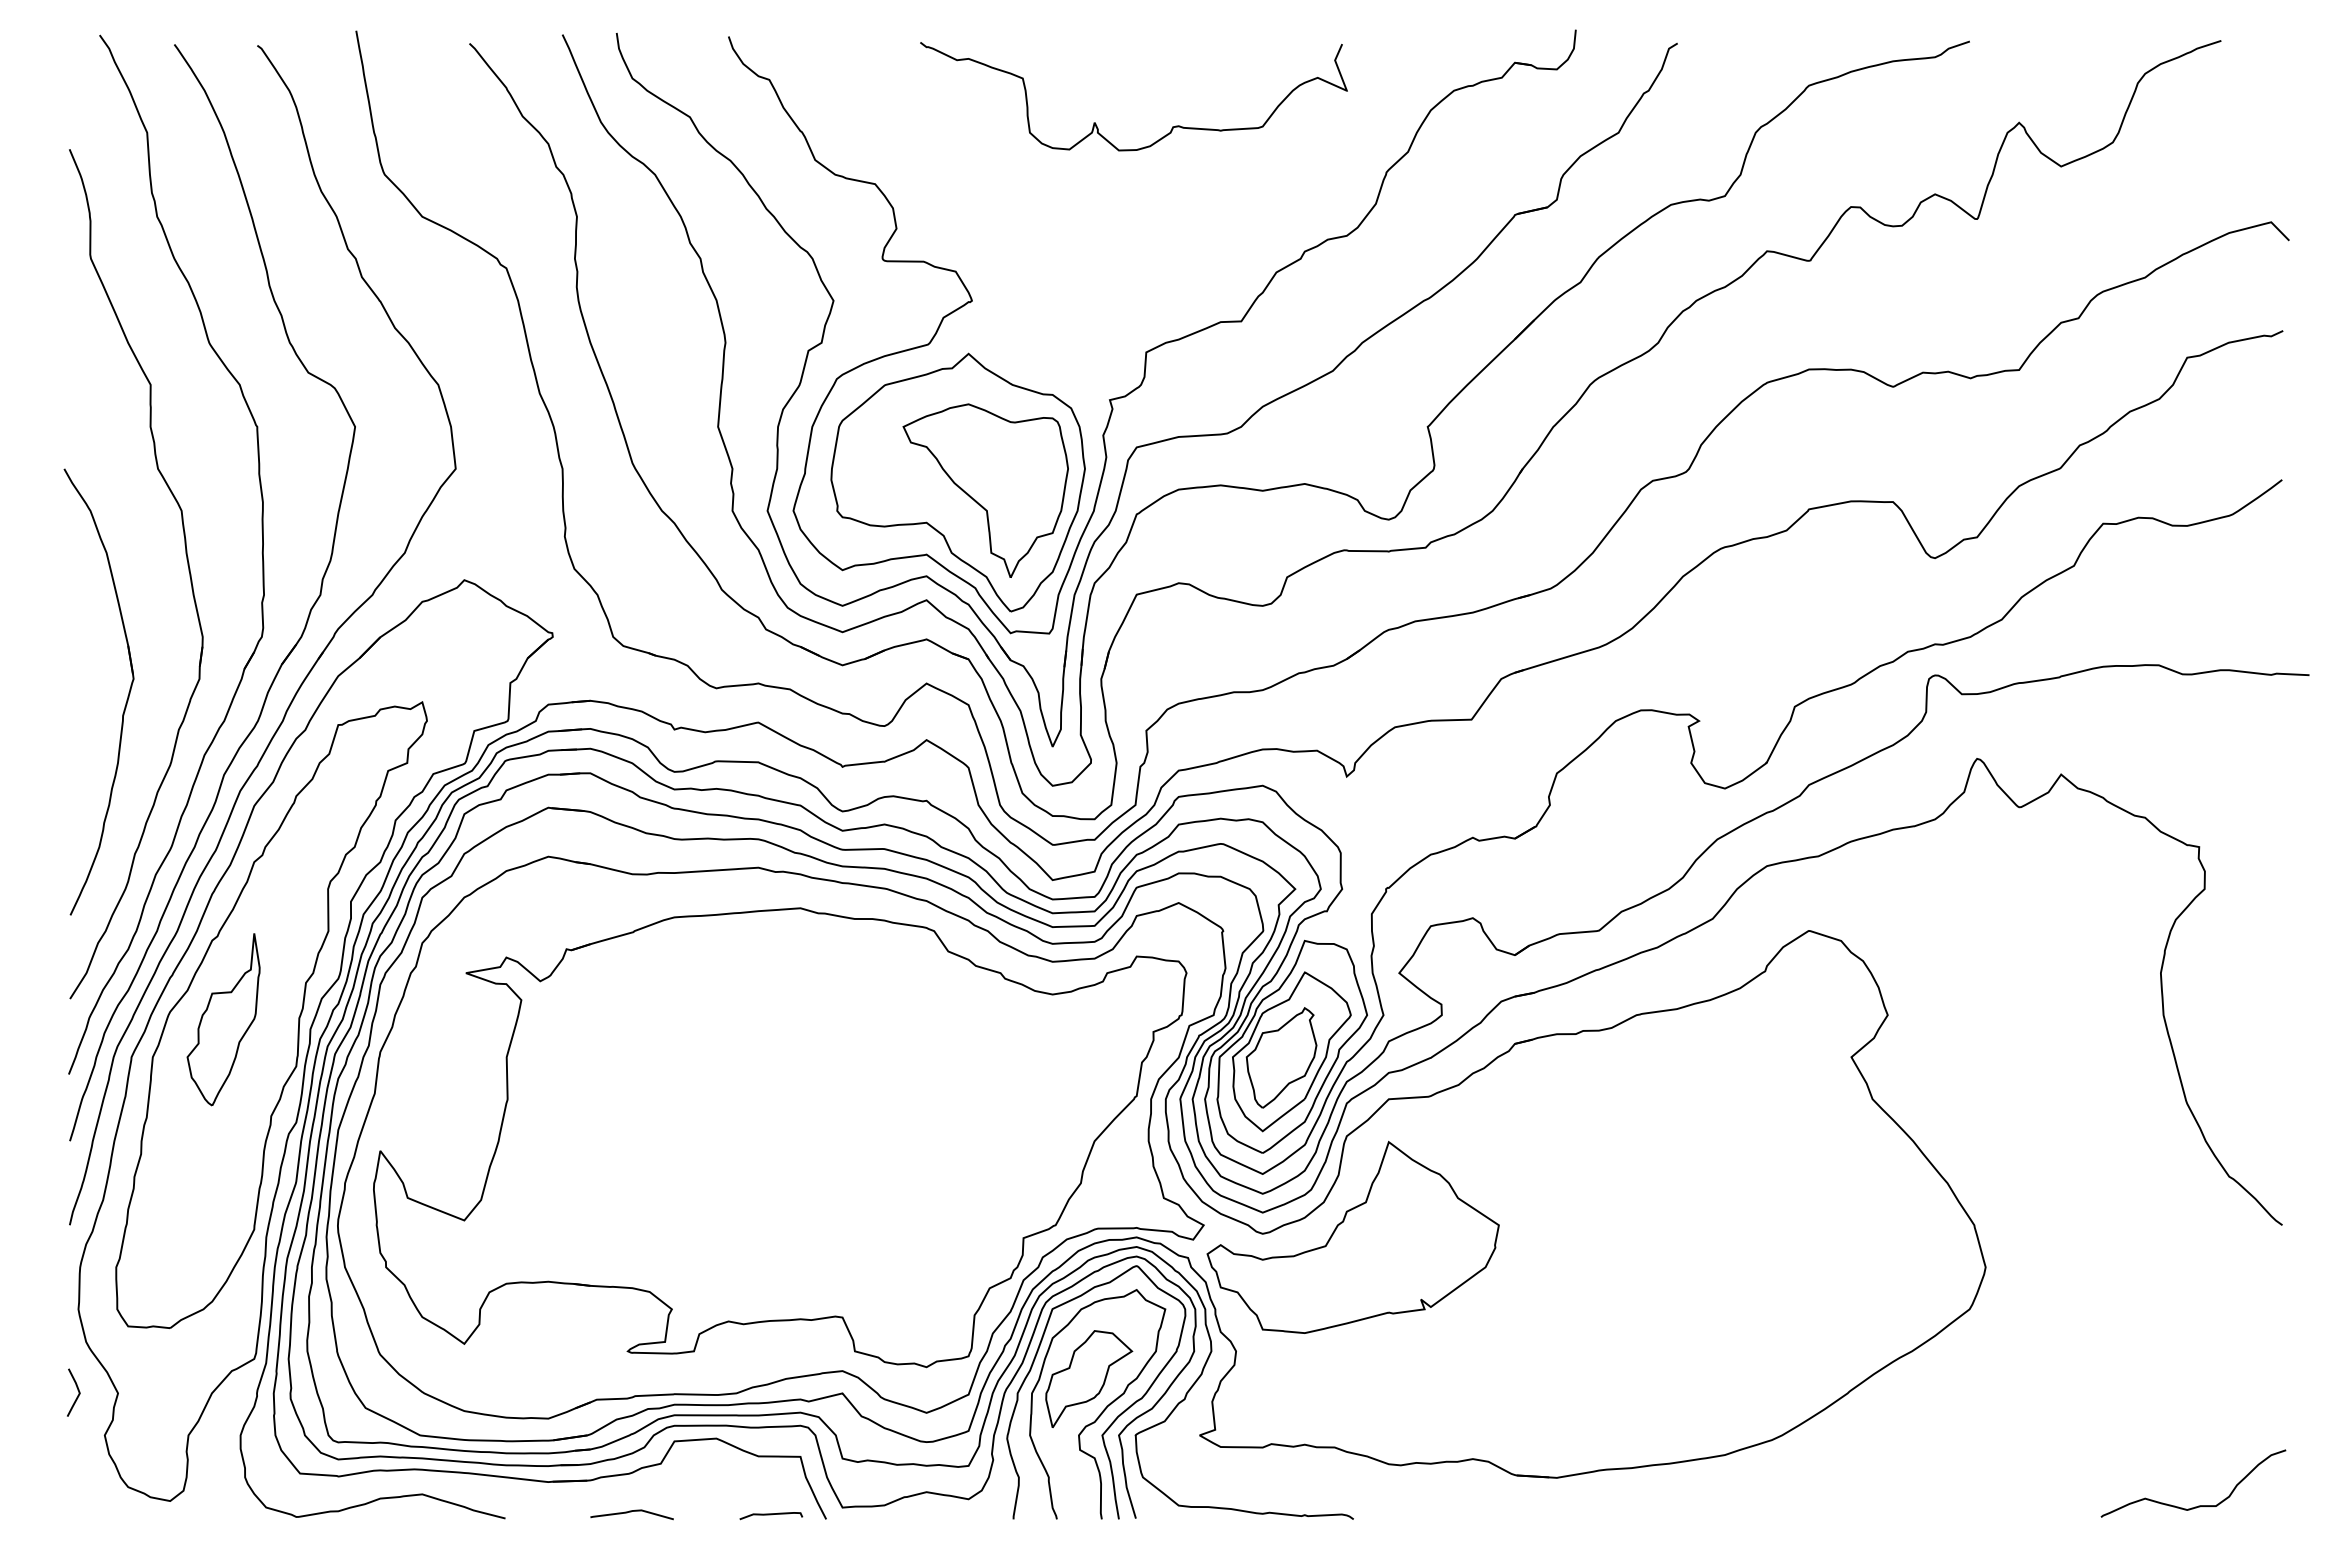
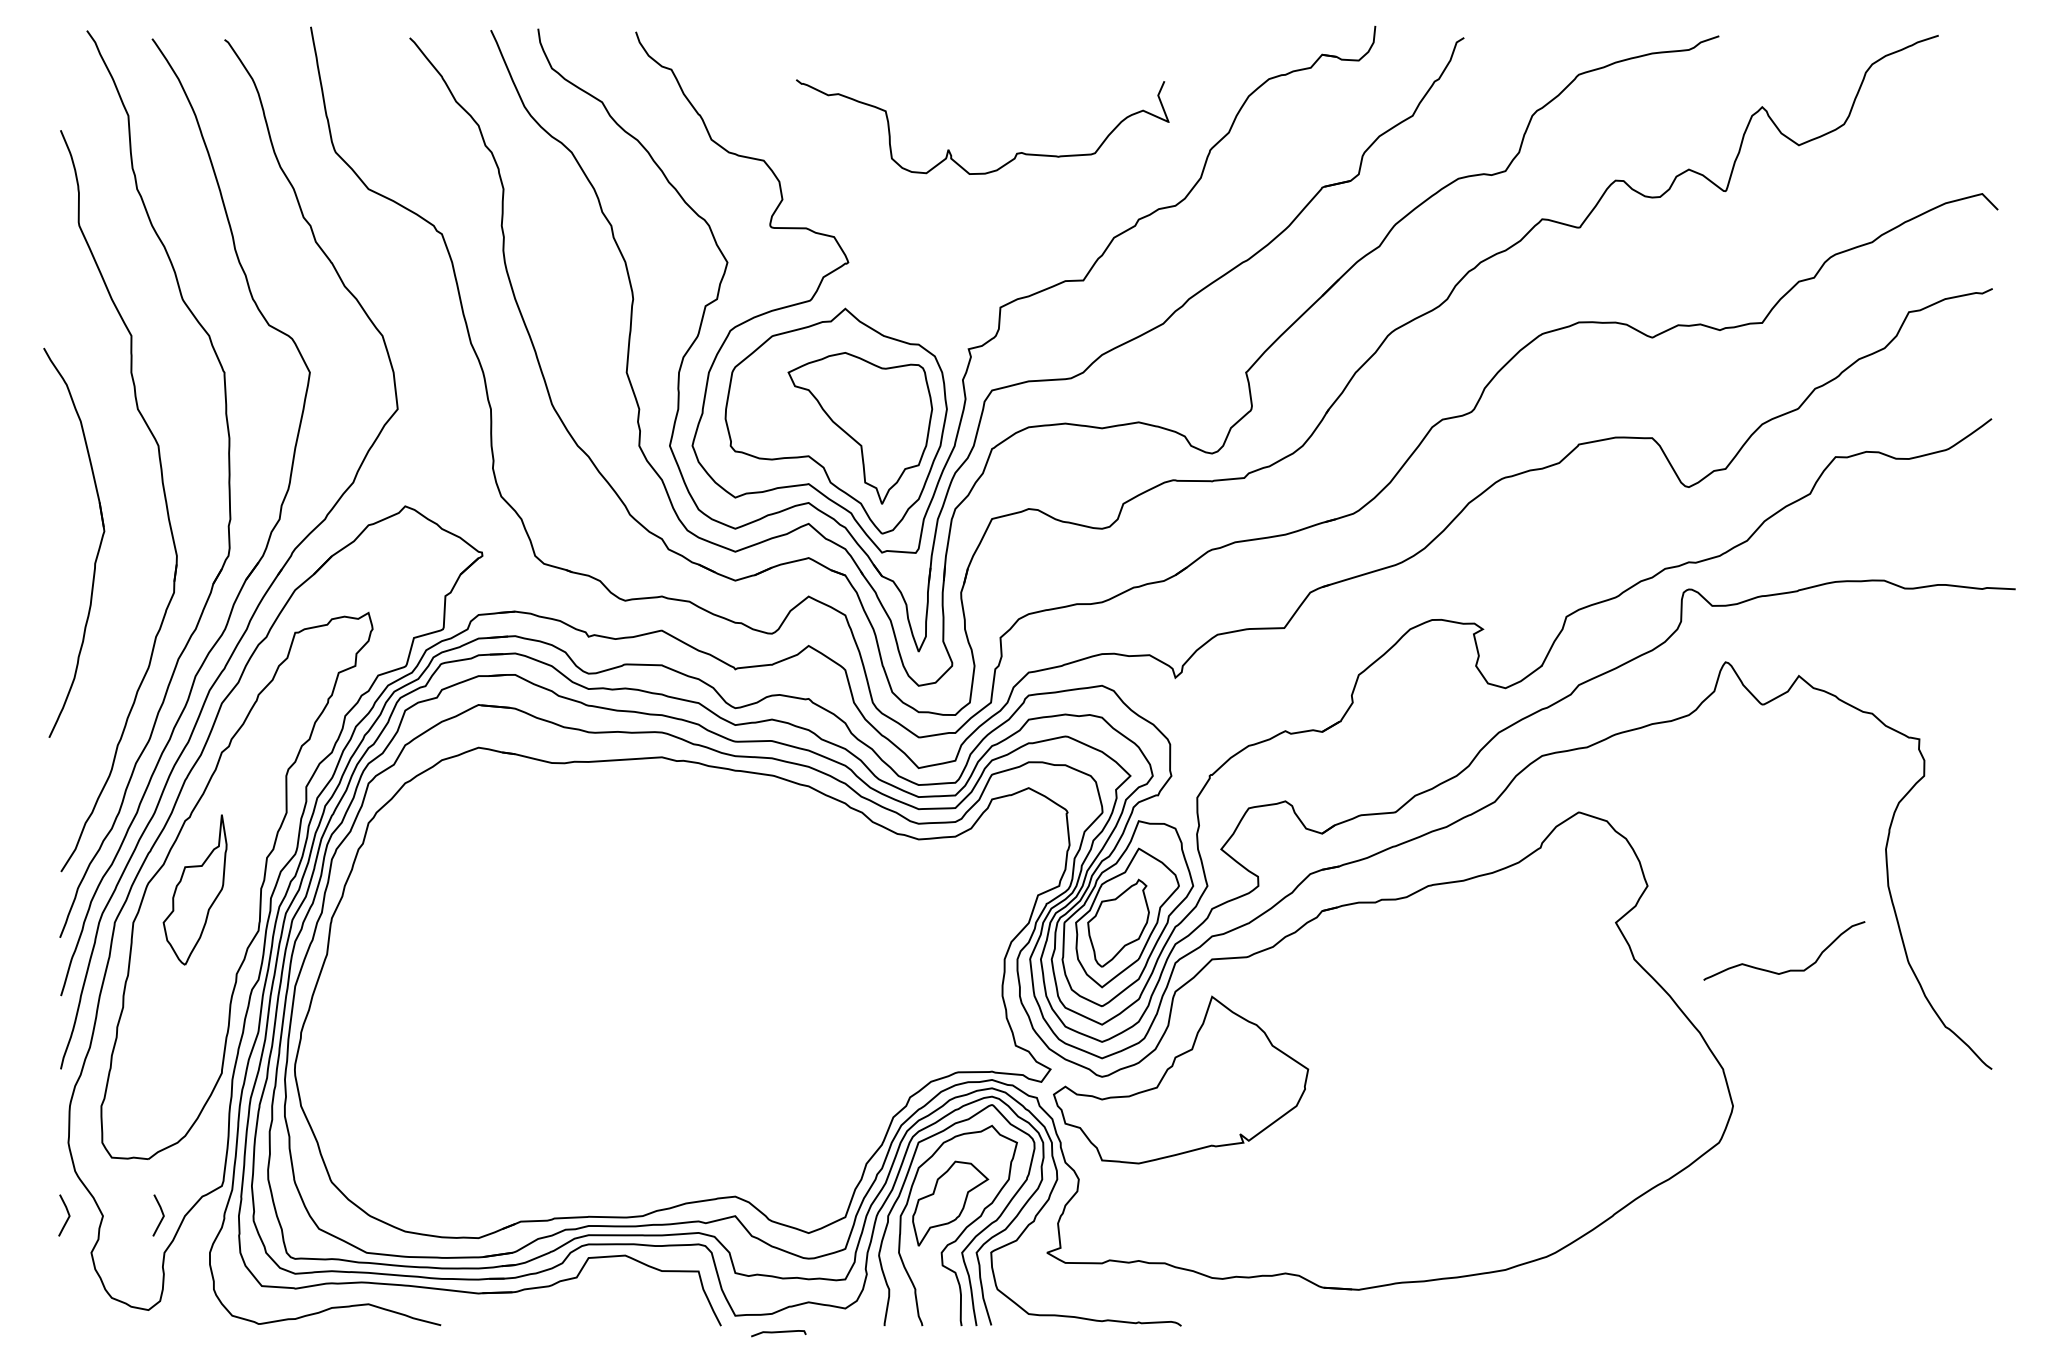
curve: (1096, 123) -> (950, 150), moved
part: (126, 699) -> (98, 549), moved
part: (780, 1137) -> (681, 992), removed
line: (185, 1390) -> (161, 1213), added
curve: (2198, 1505) -> (1788, 970), moved
curve: (631, 1512) -> (551, 1320), removed
curve: (771, 1515) -> (778, 1333), moved

